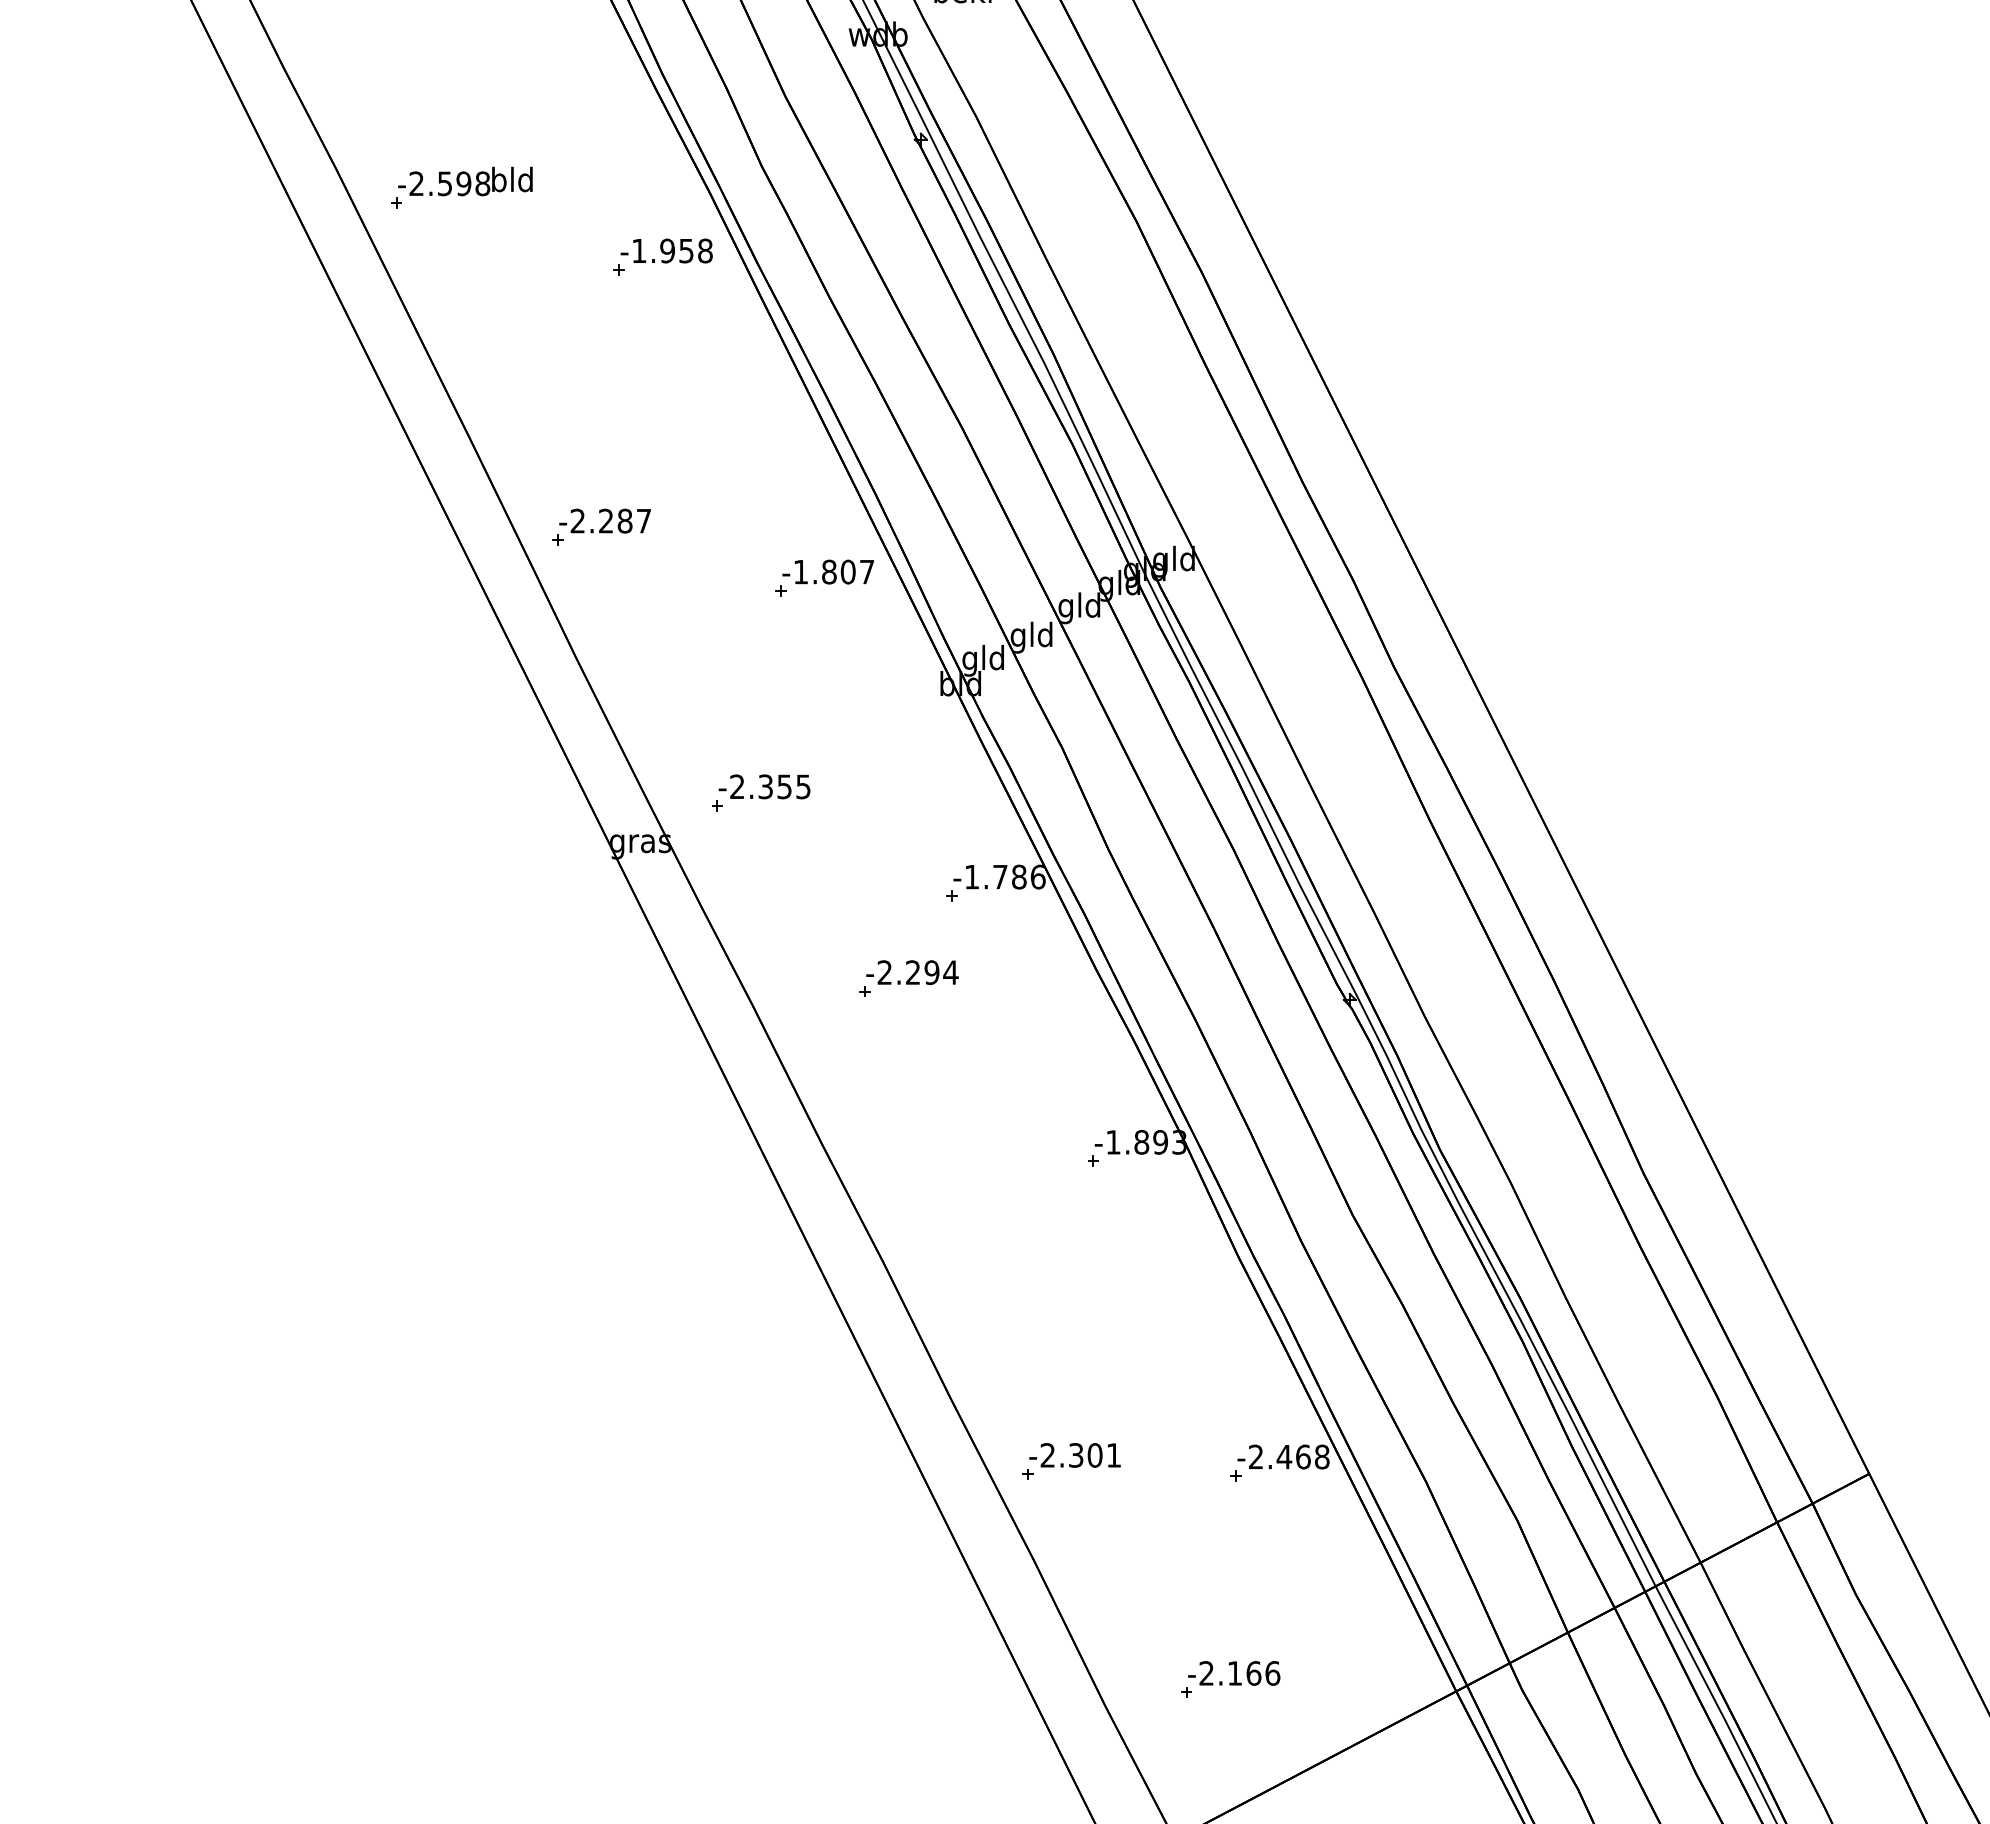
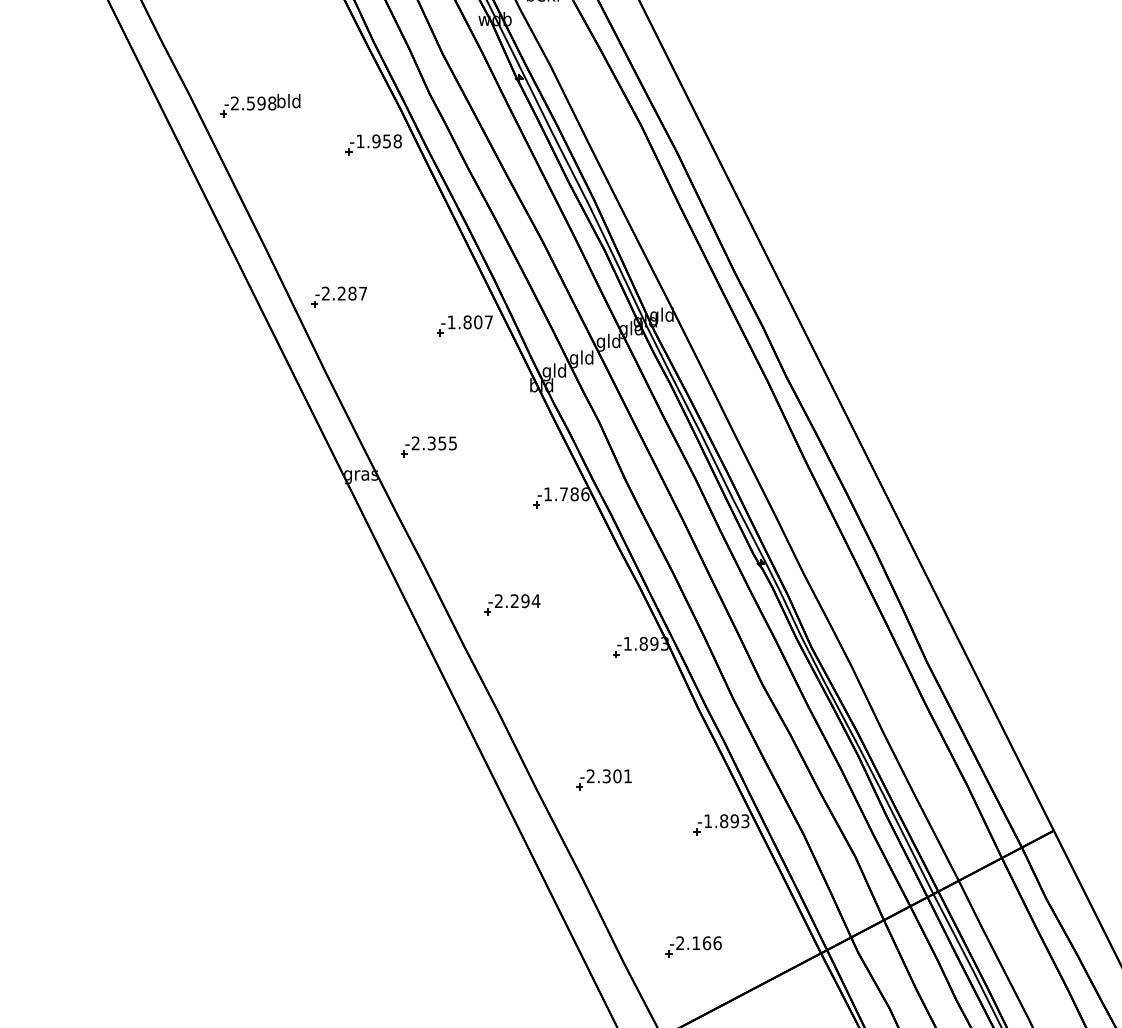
part: (908, 978) -> (512, 604), moved
text: (1288, 1457) -> (726, 821), -2.468 -> -1.893
part: (1070, 1461) -> (603, 779), moved

